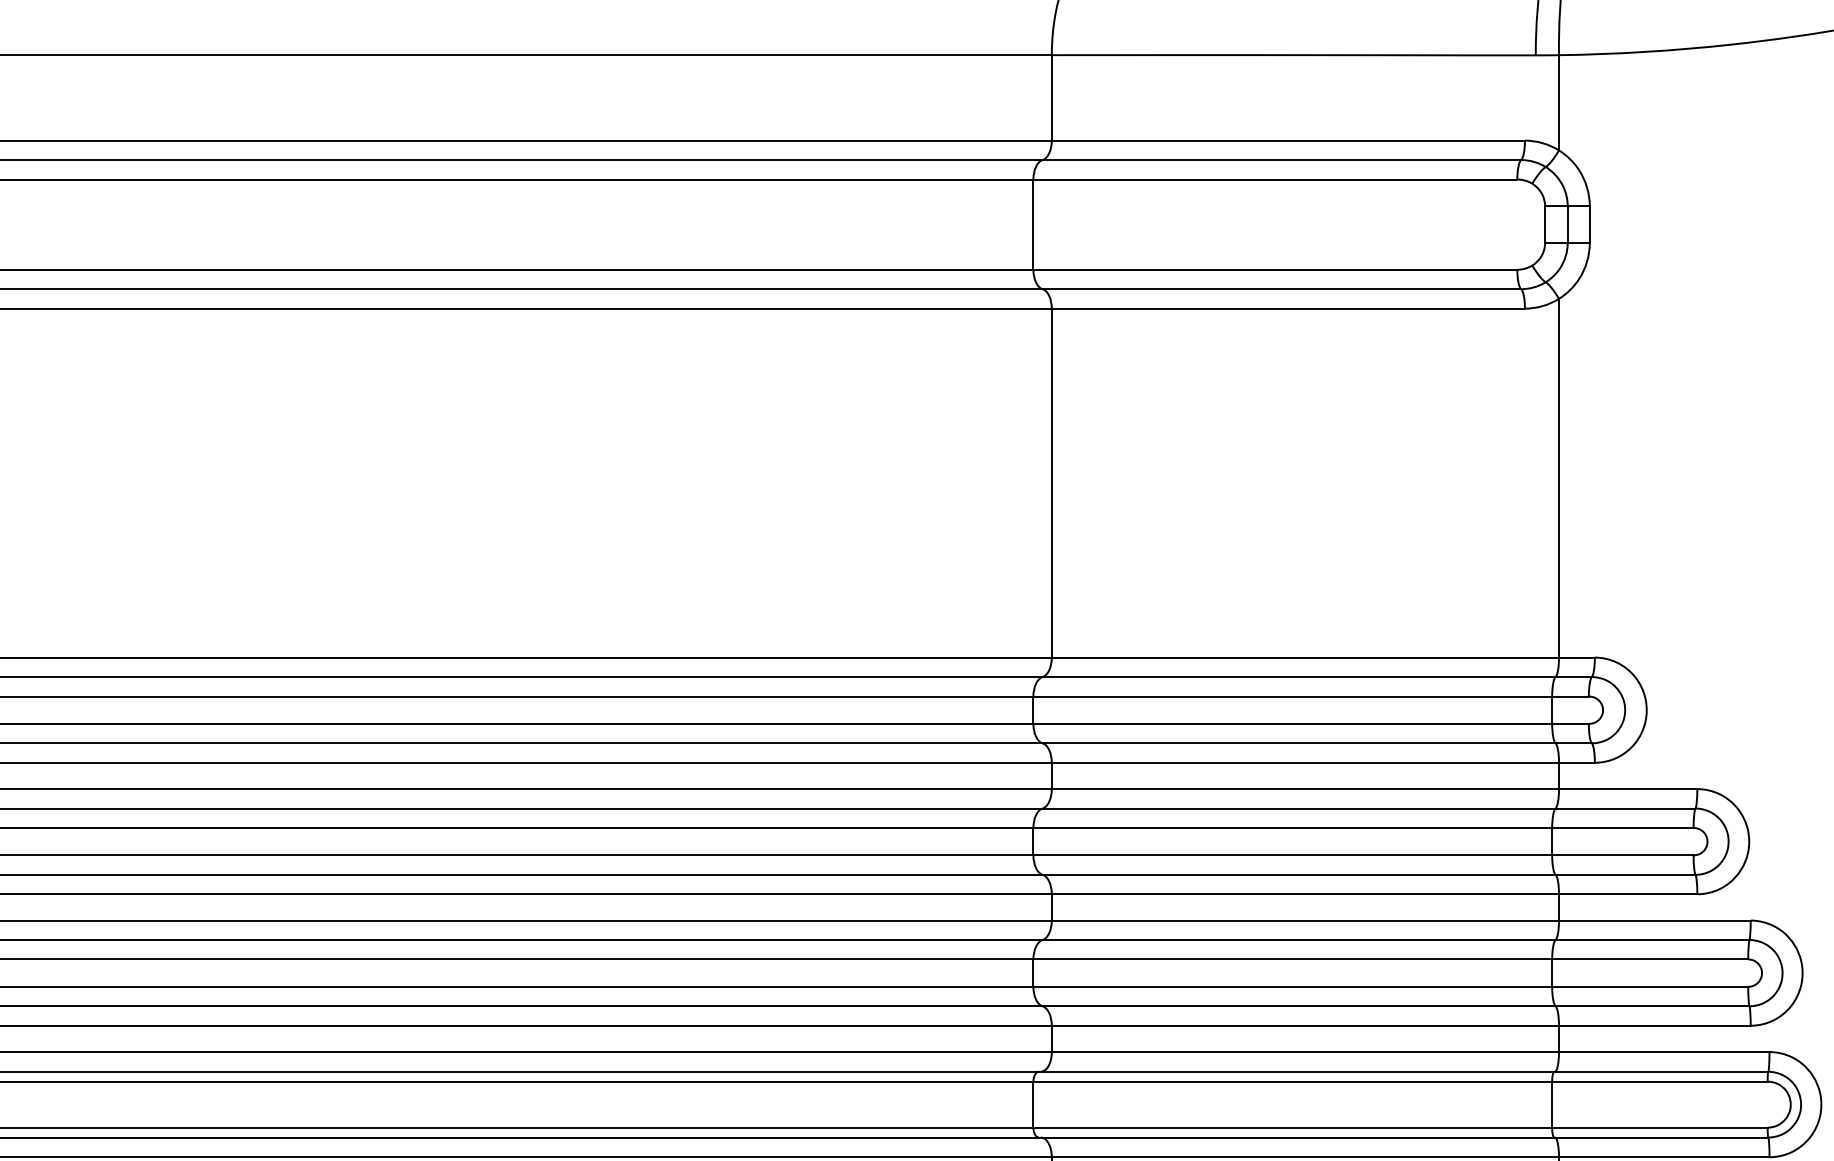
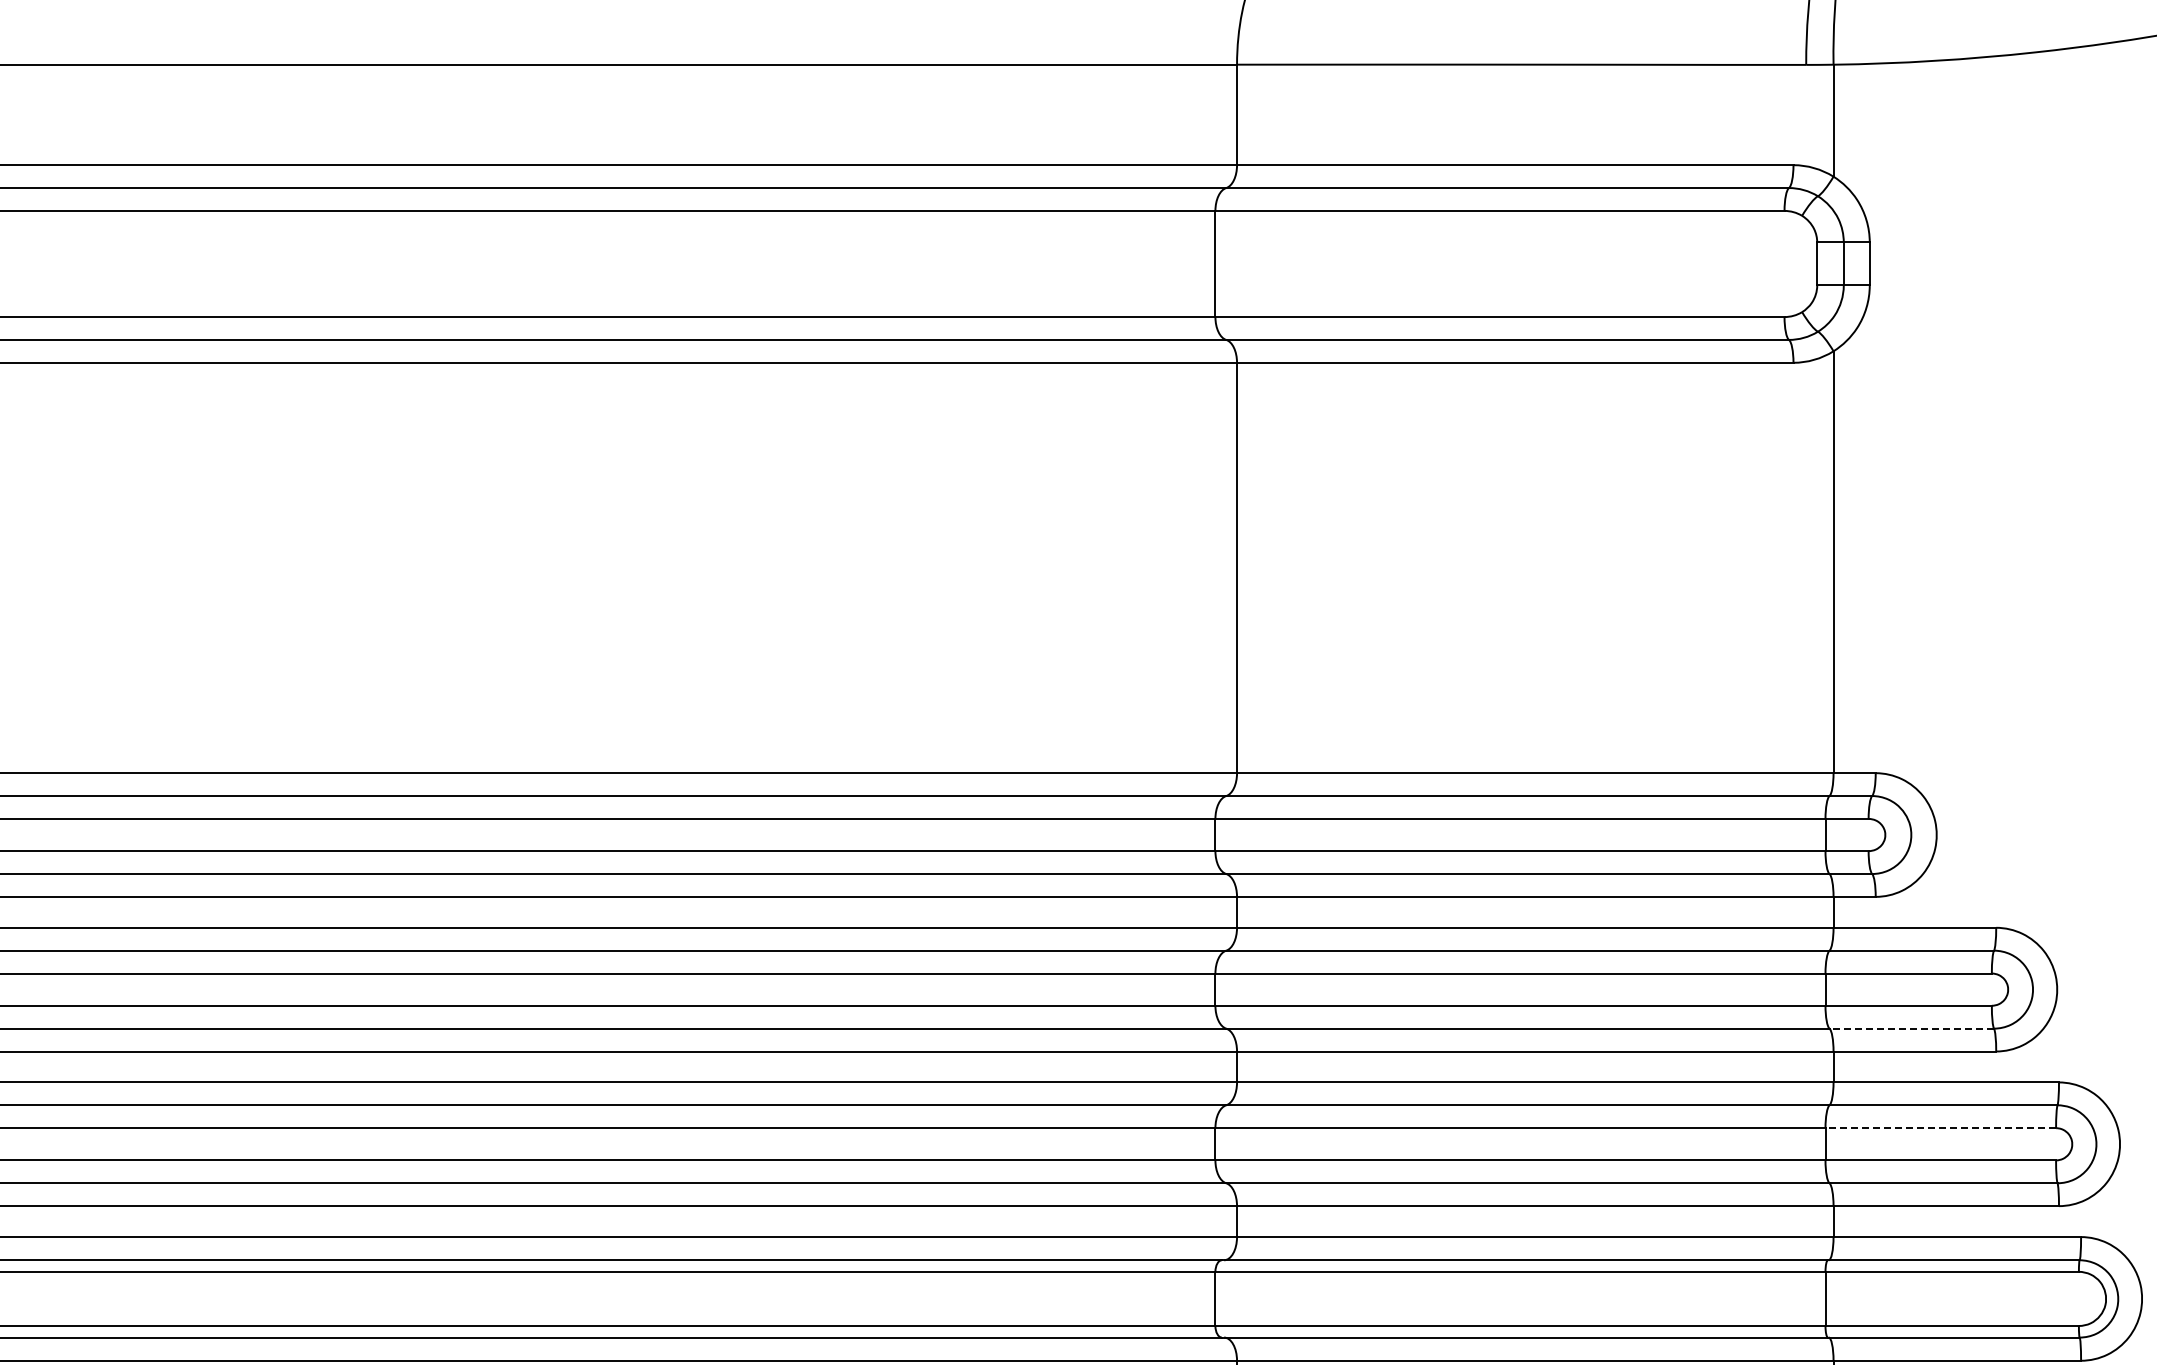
line: (1625, 874) -> (1911, 1028), solid -> dashed
line: (1649, 959) -> (1940, 1128), solid -> dashed

